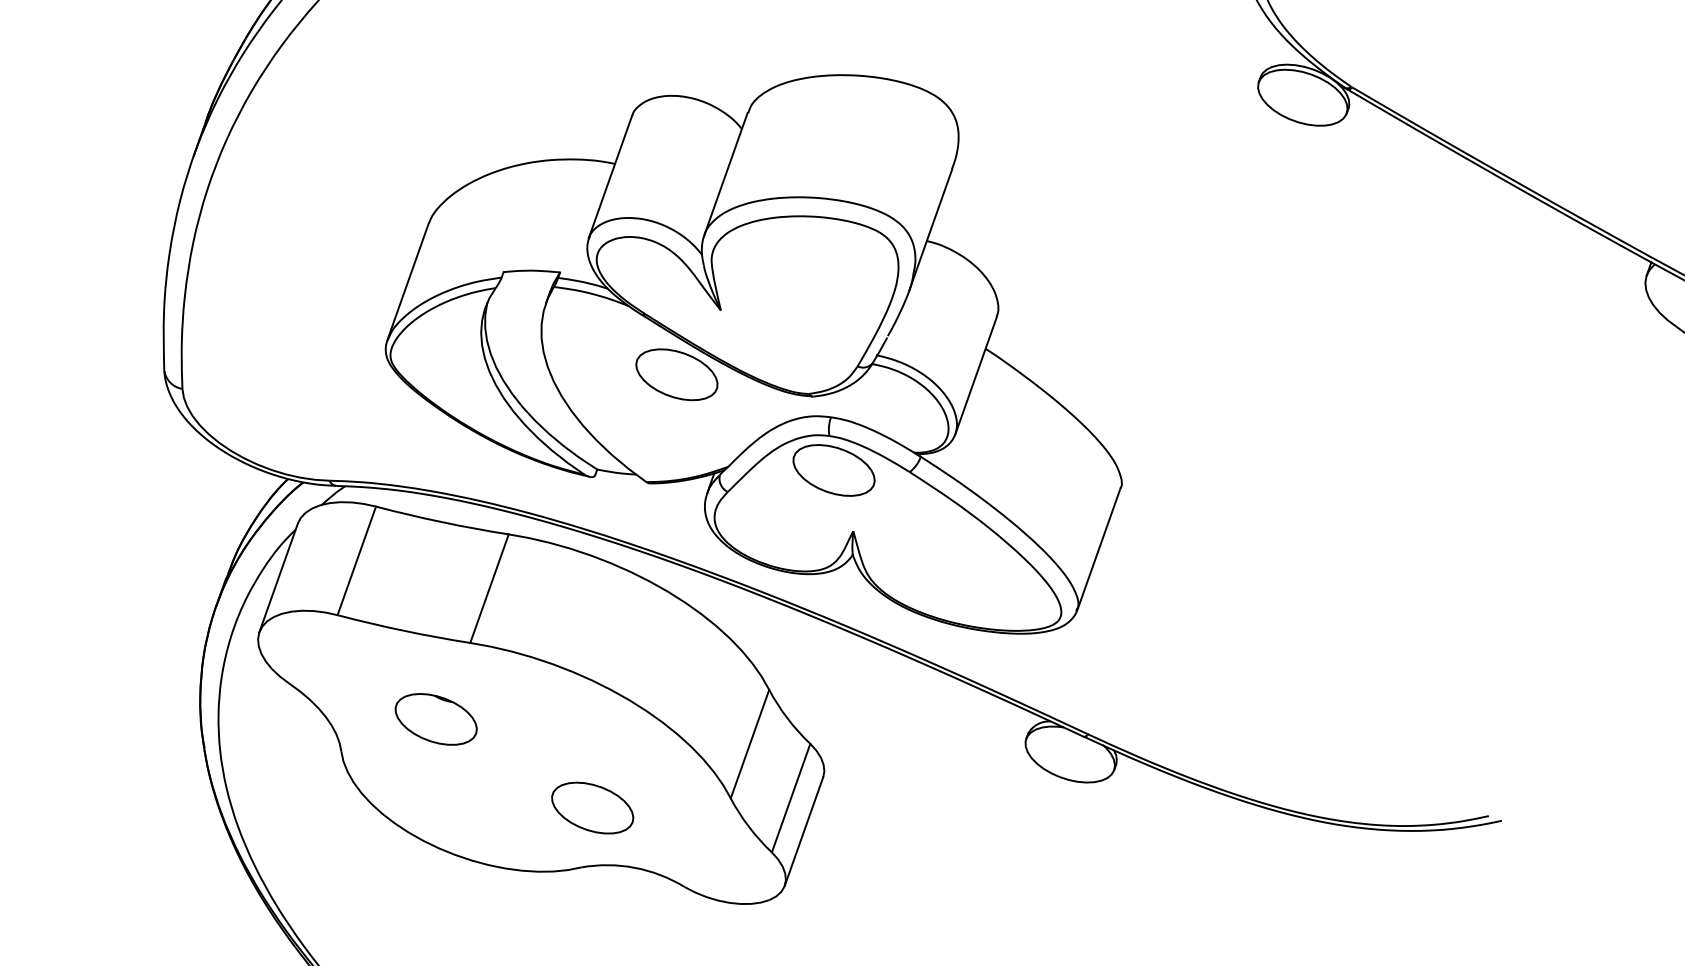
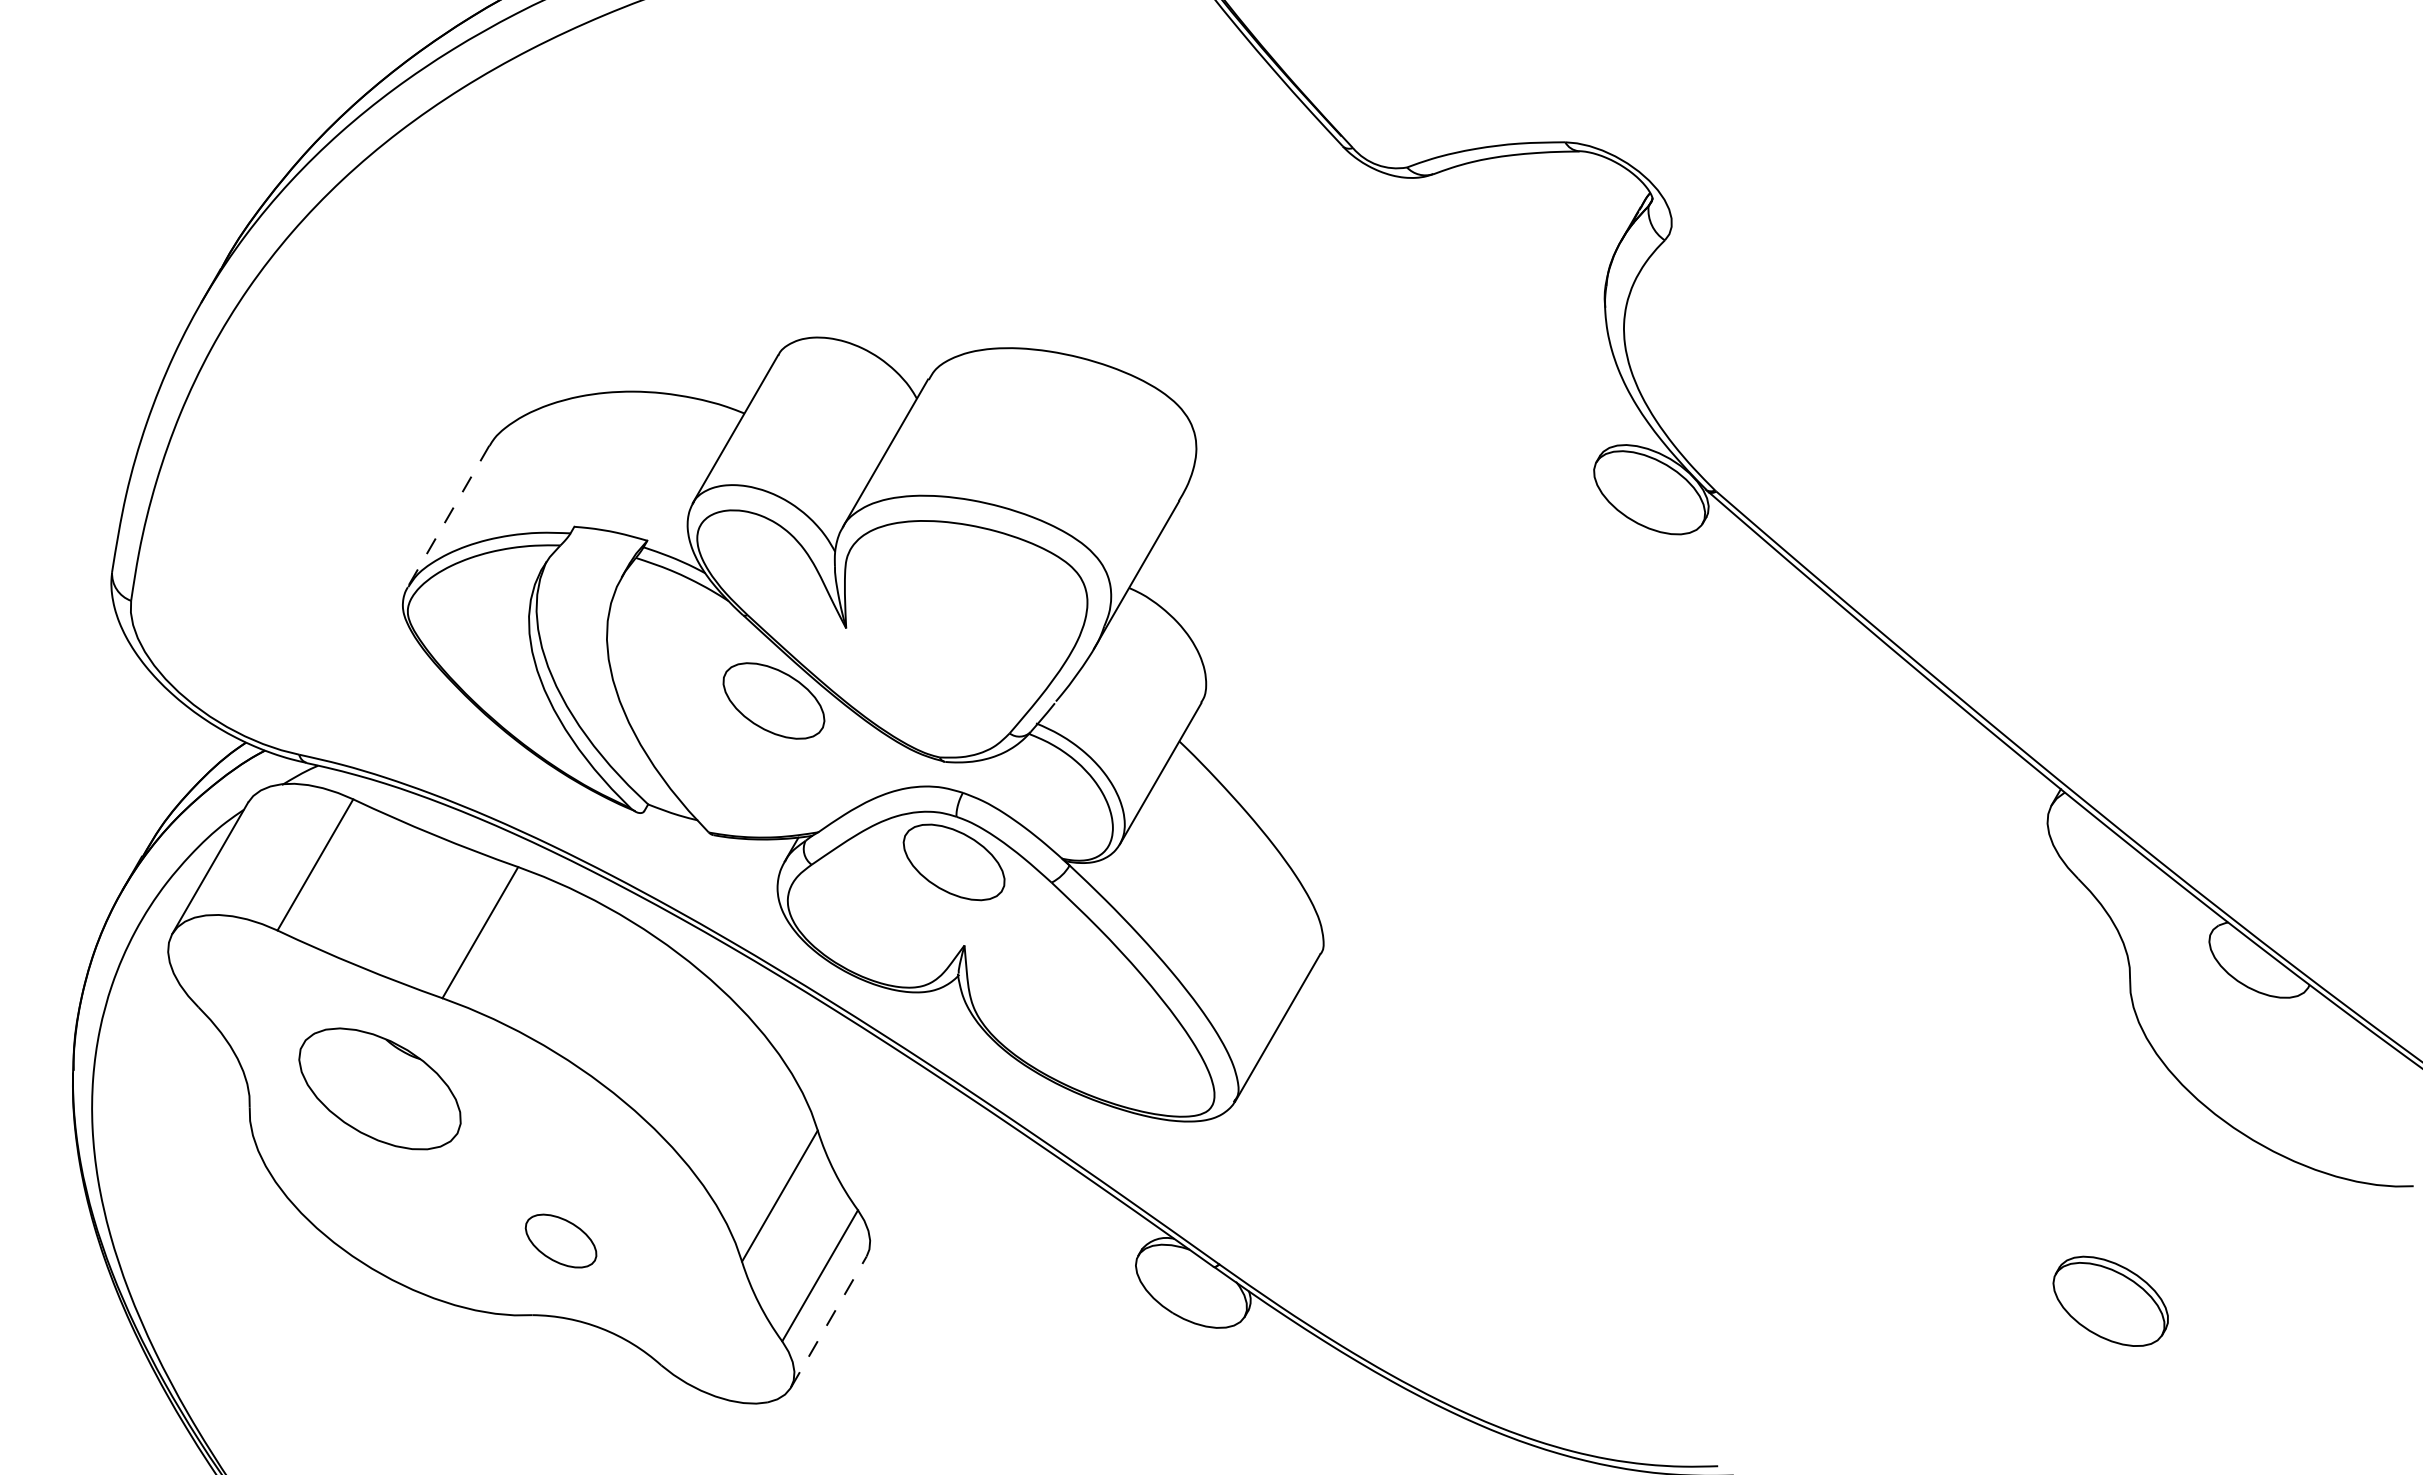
line: (408, 281) -> (448, 516), solid -> dashed
part: (435, 719) -> (379, 1088), size x1.6
part: (592, 807) -> (560, 1240), size x0.7
line: (803, 831) -> (828, 1322), solid -> dashed

